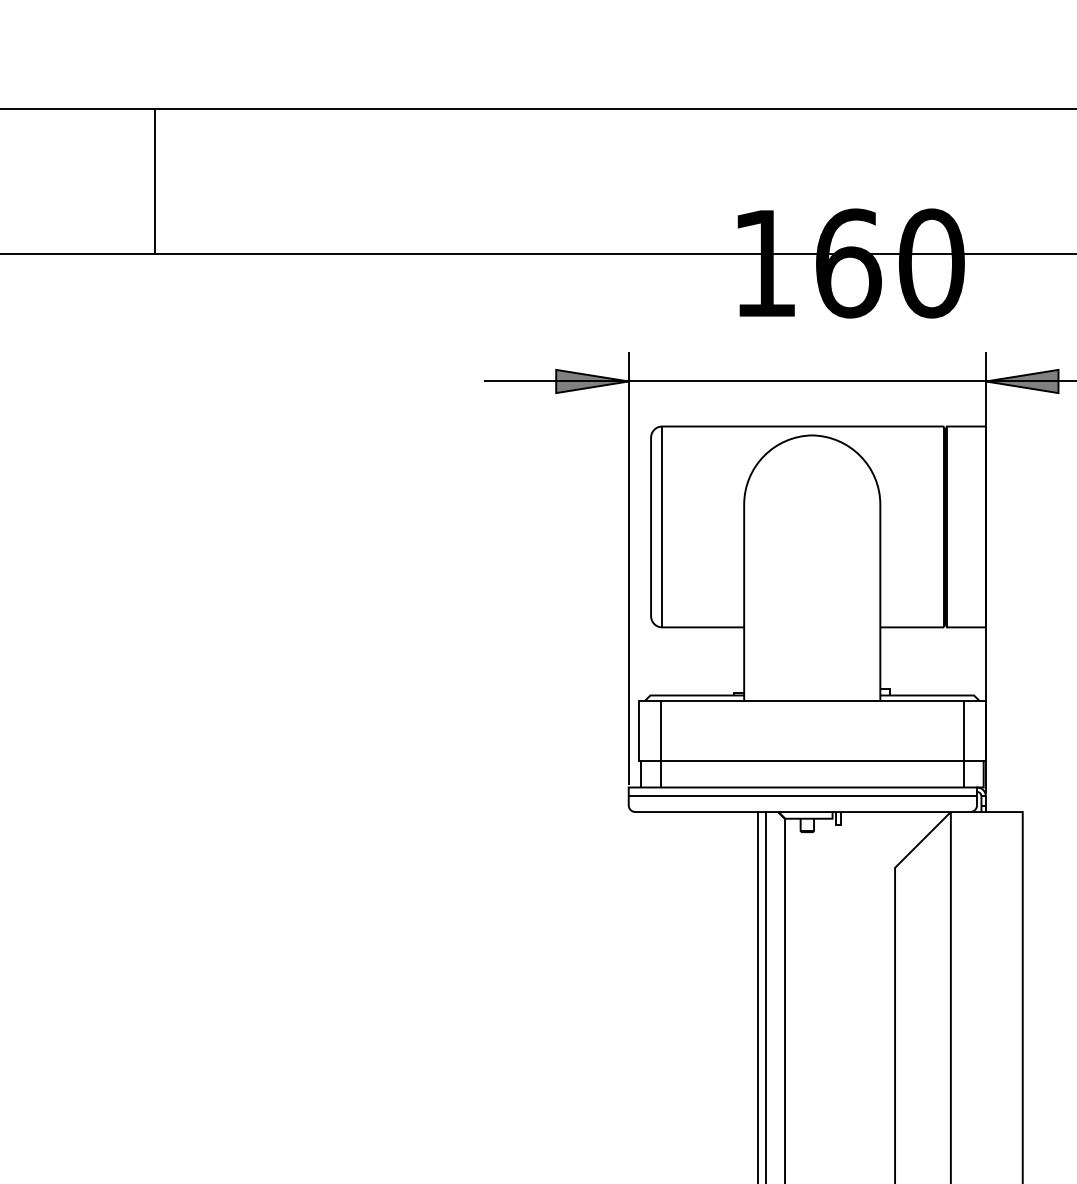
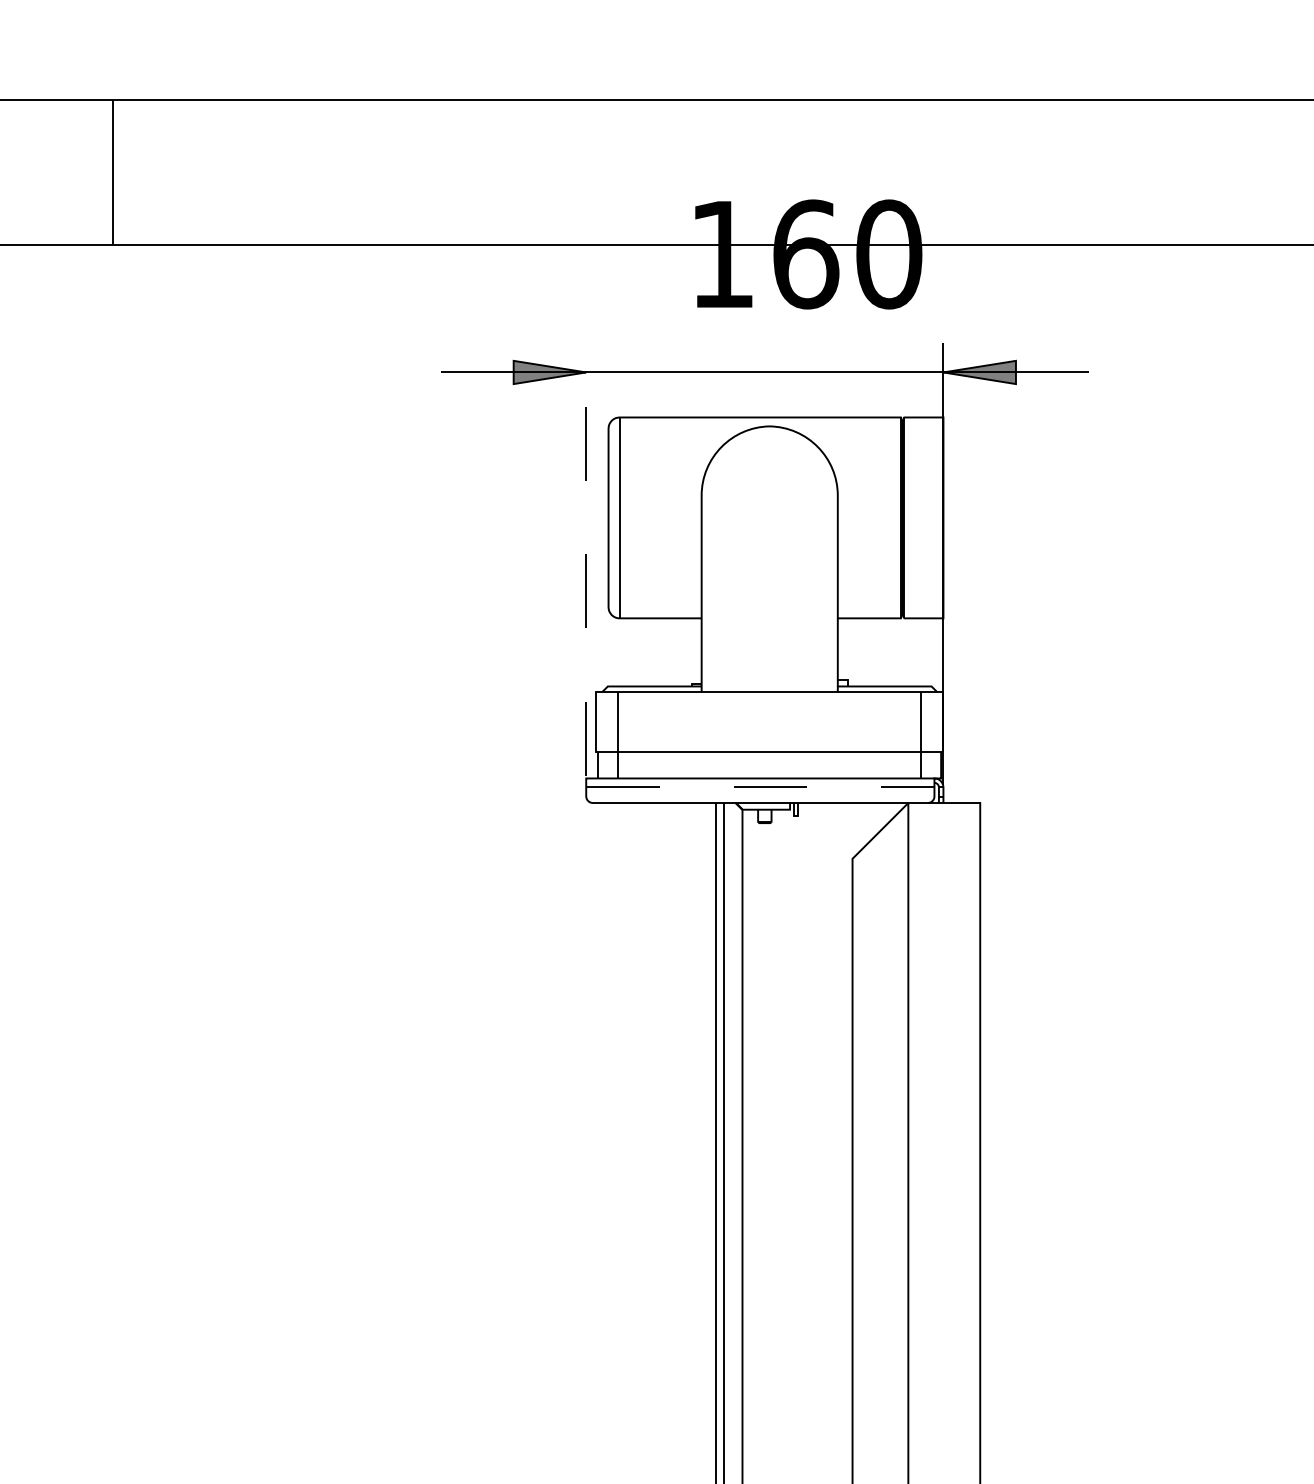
line: (629, 568) -> (586, 559), solid -> dashed
line: (803, 796) -> (760, 787), solid -> dashed

